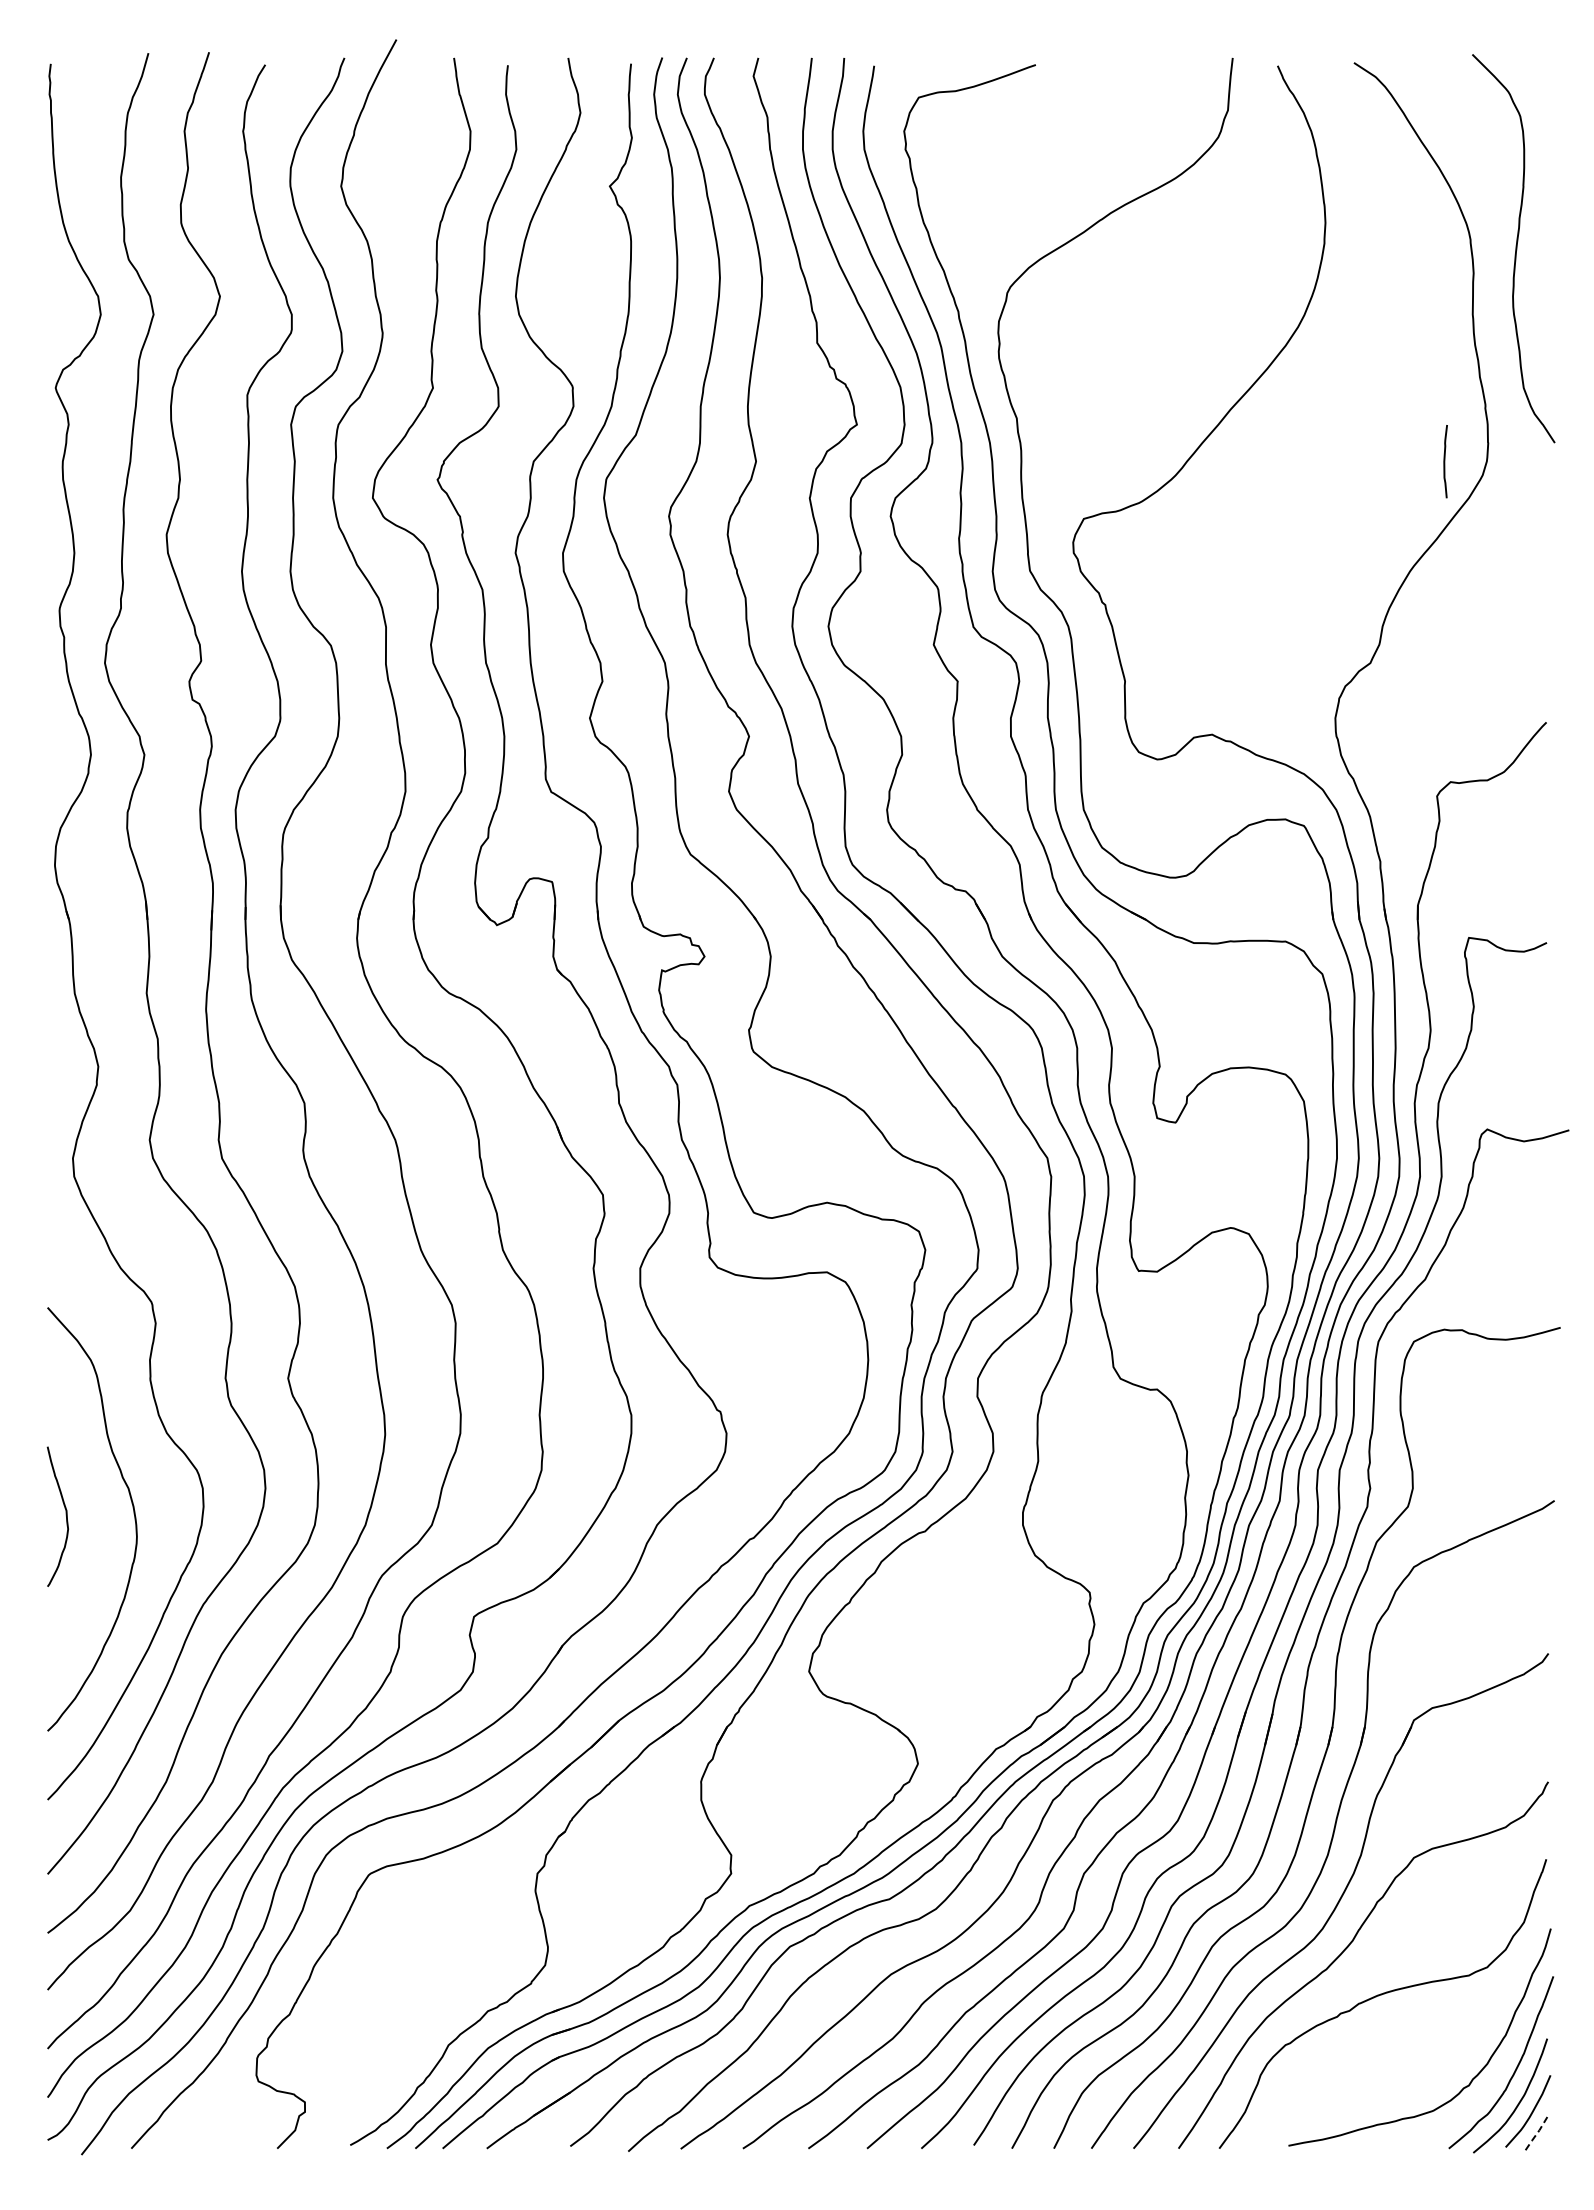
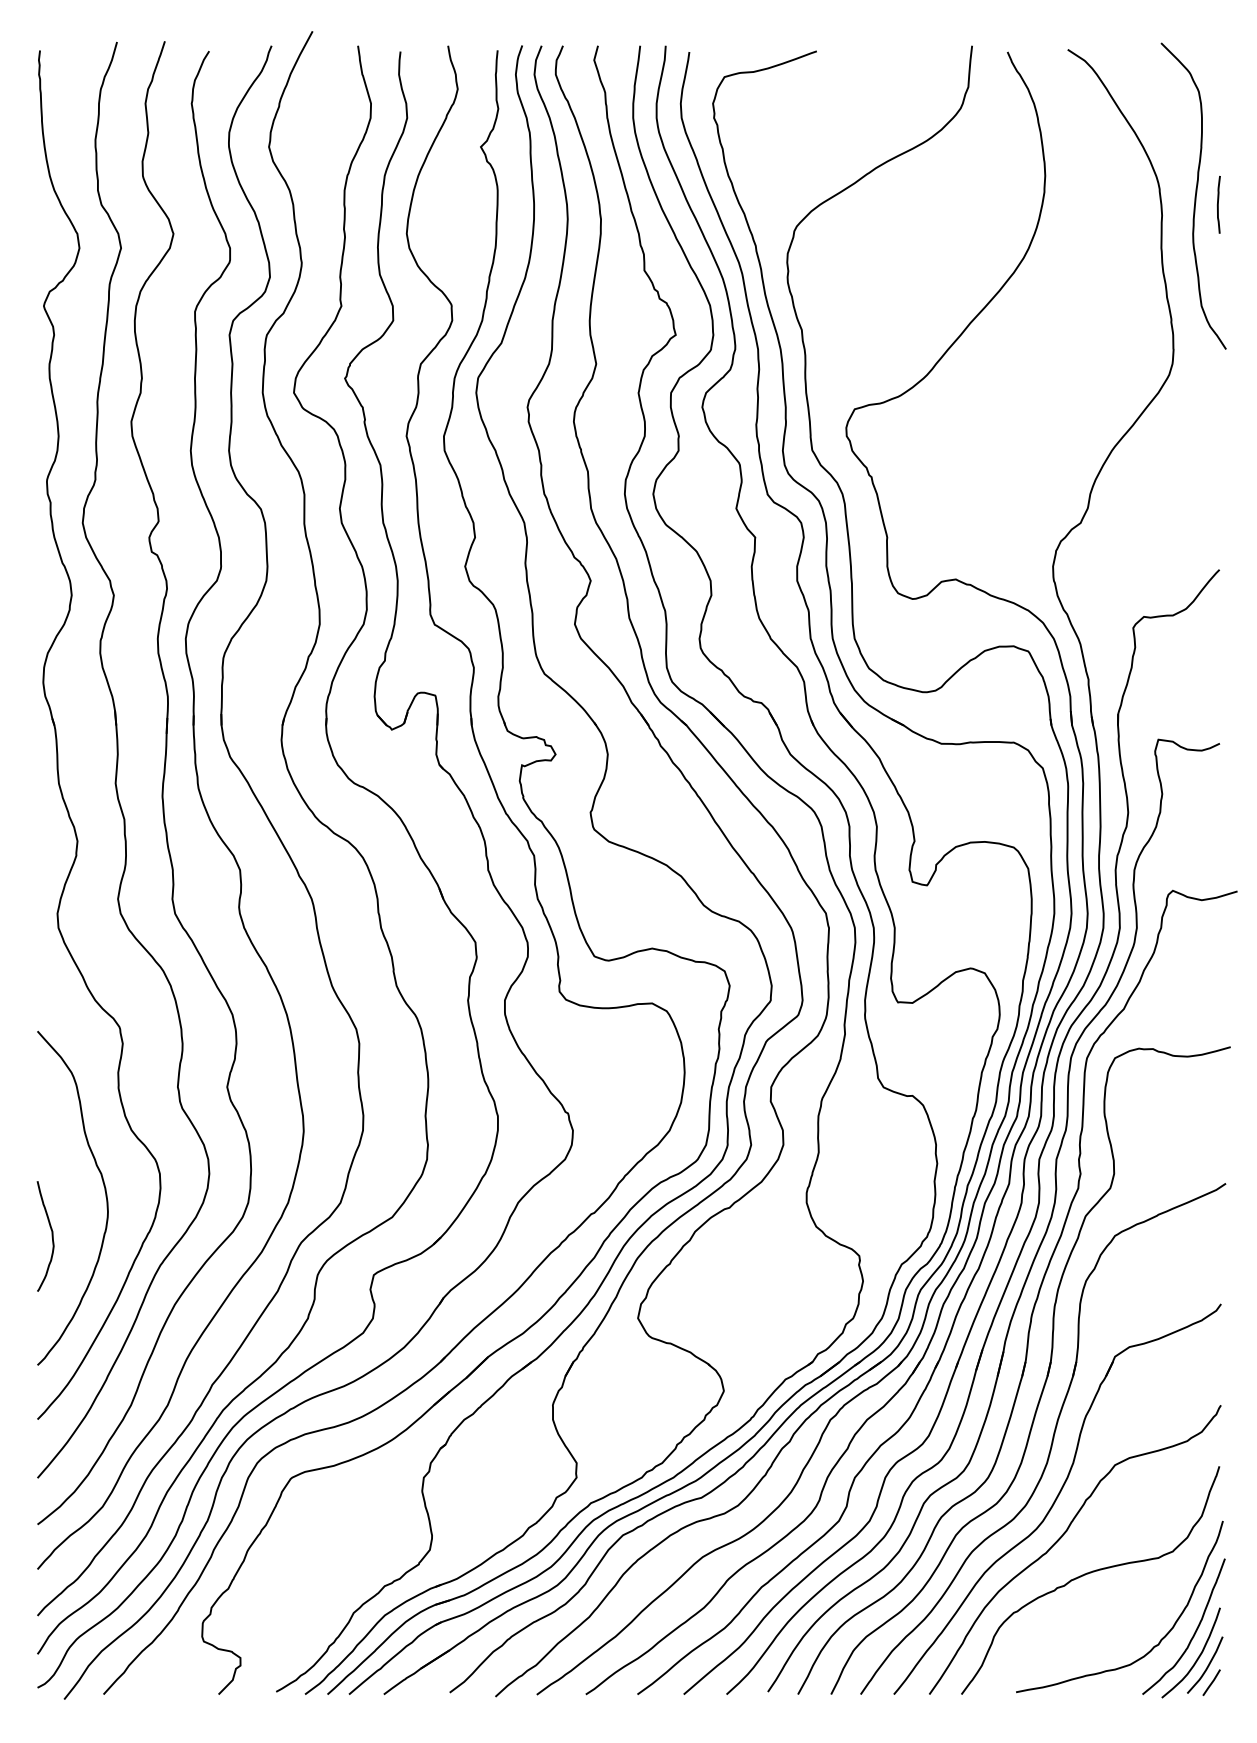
curve: (1445, 461) -> (1218, 204), moved
part: (65, 1515) -> (51, 1235), moved
line: (1537, 2133) -> (1212, 1682), dashed -> solid

